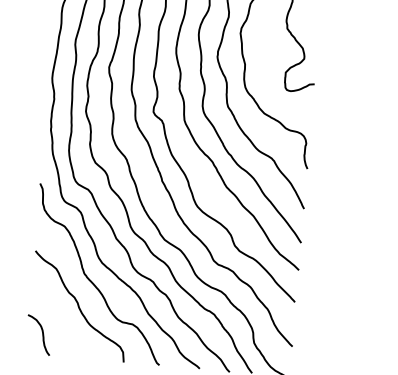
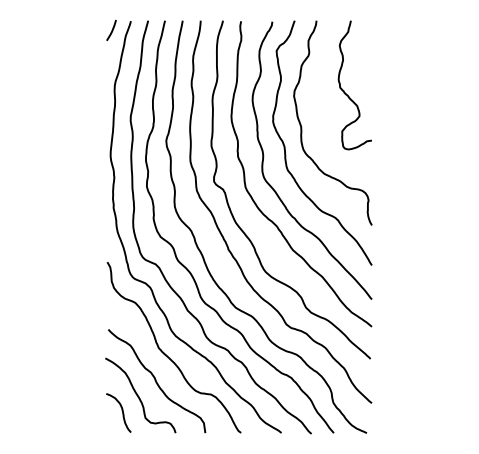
curve: (61, 320) -> (139, 396), added

